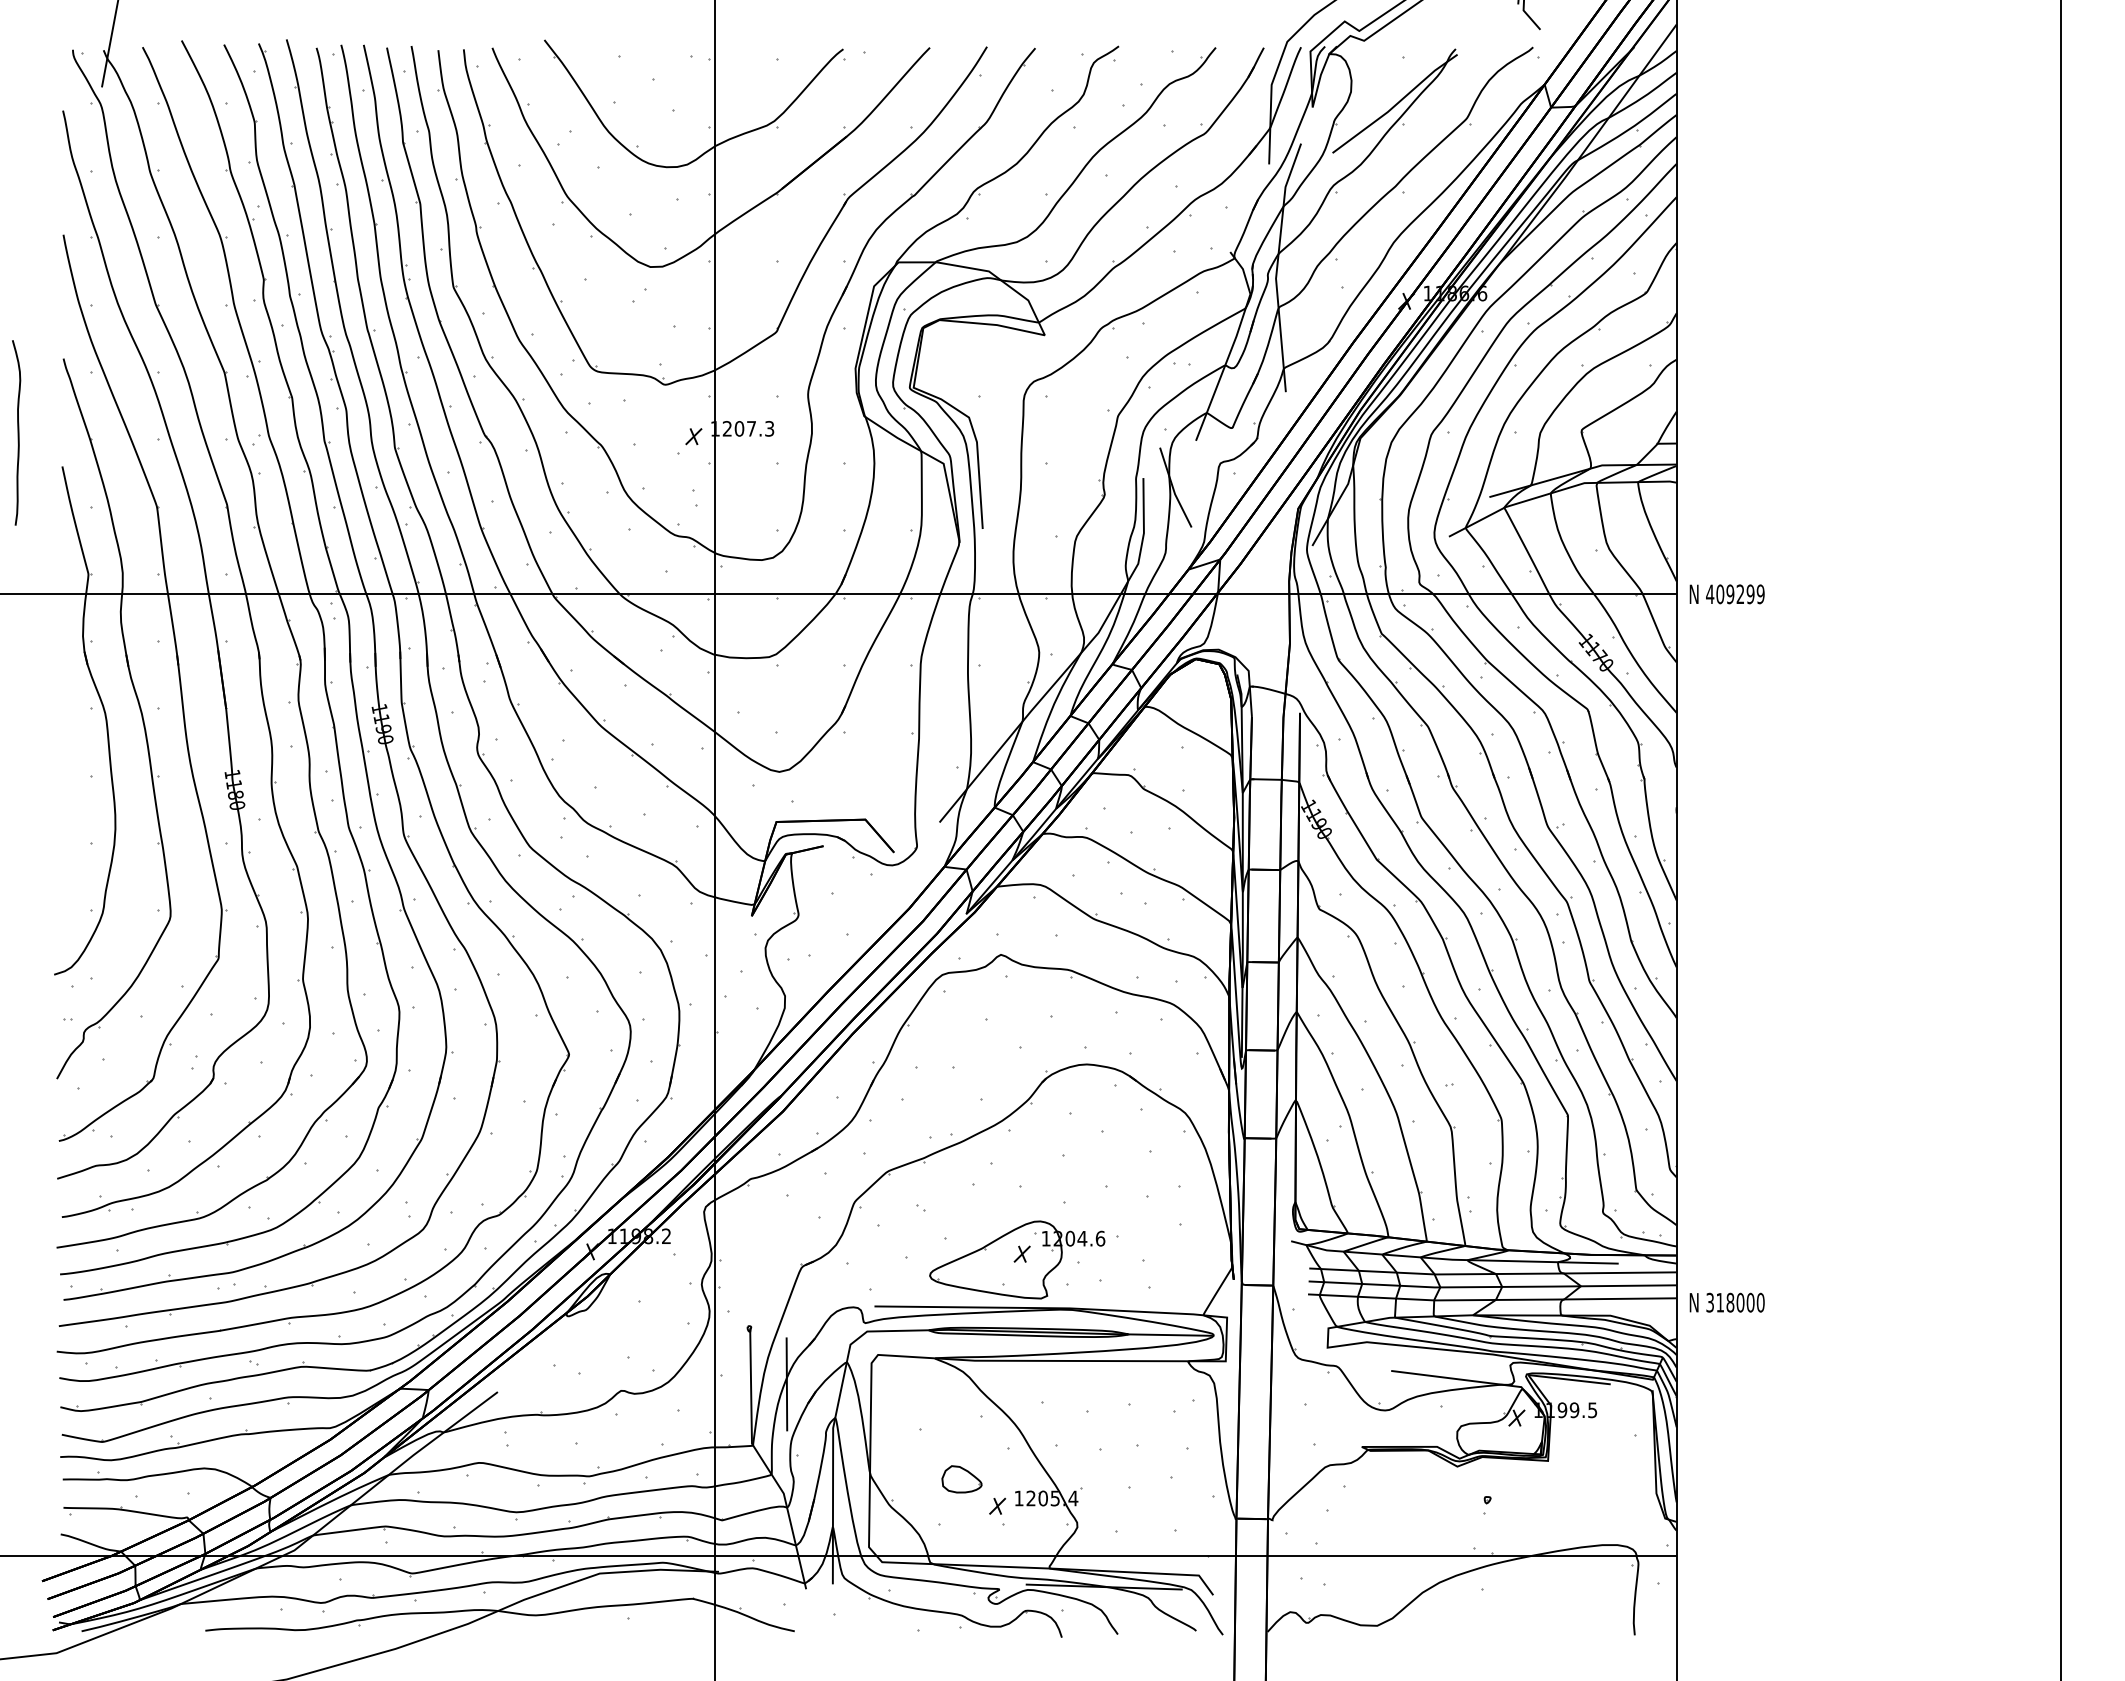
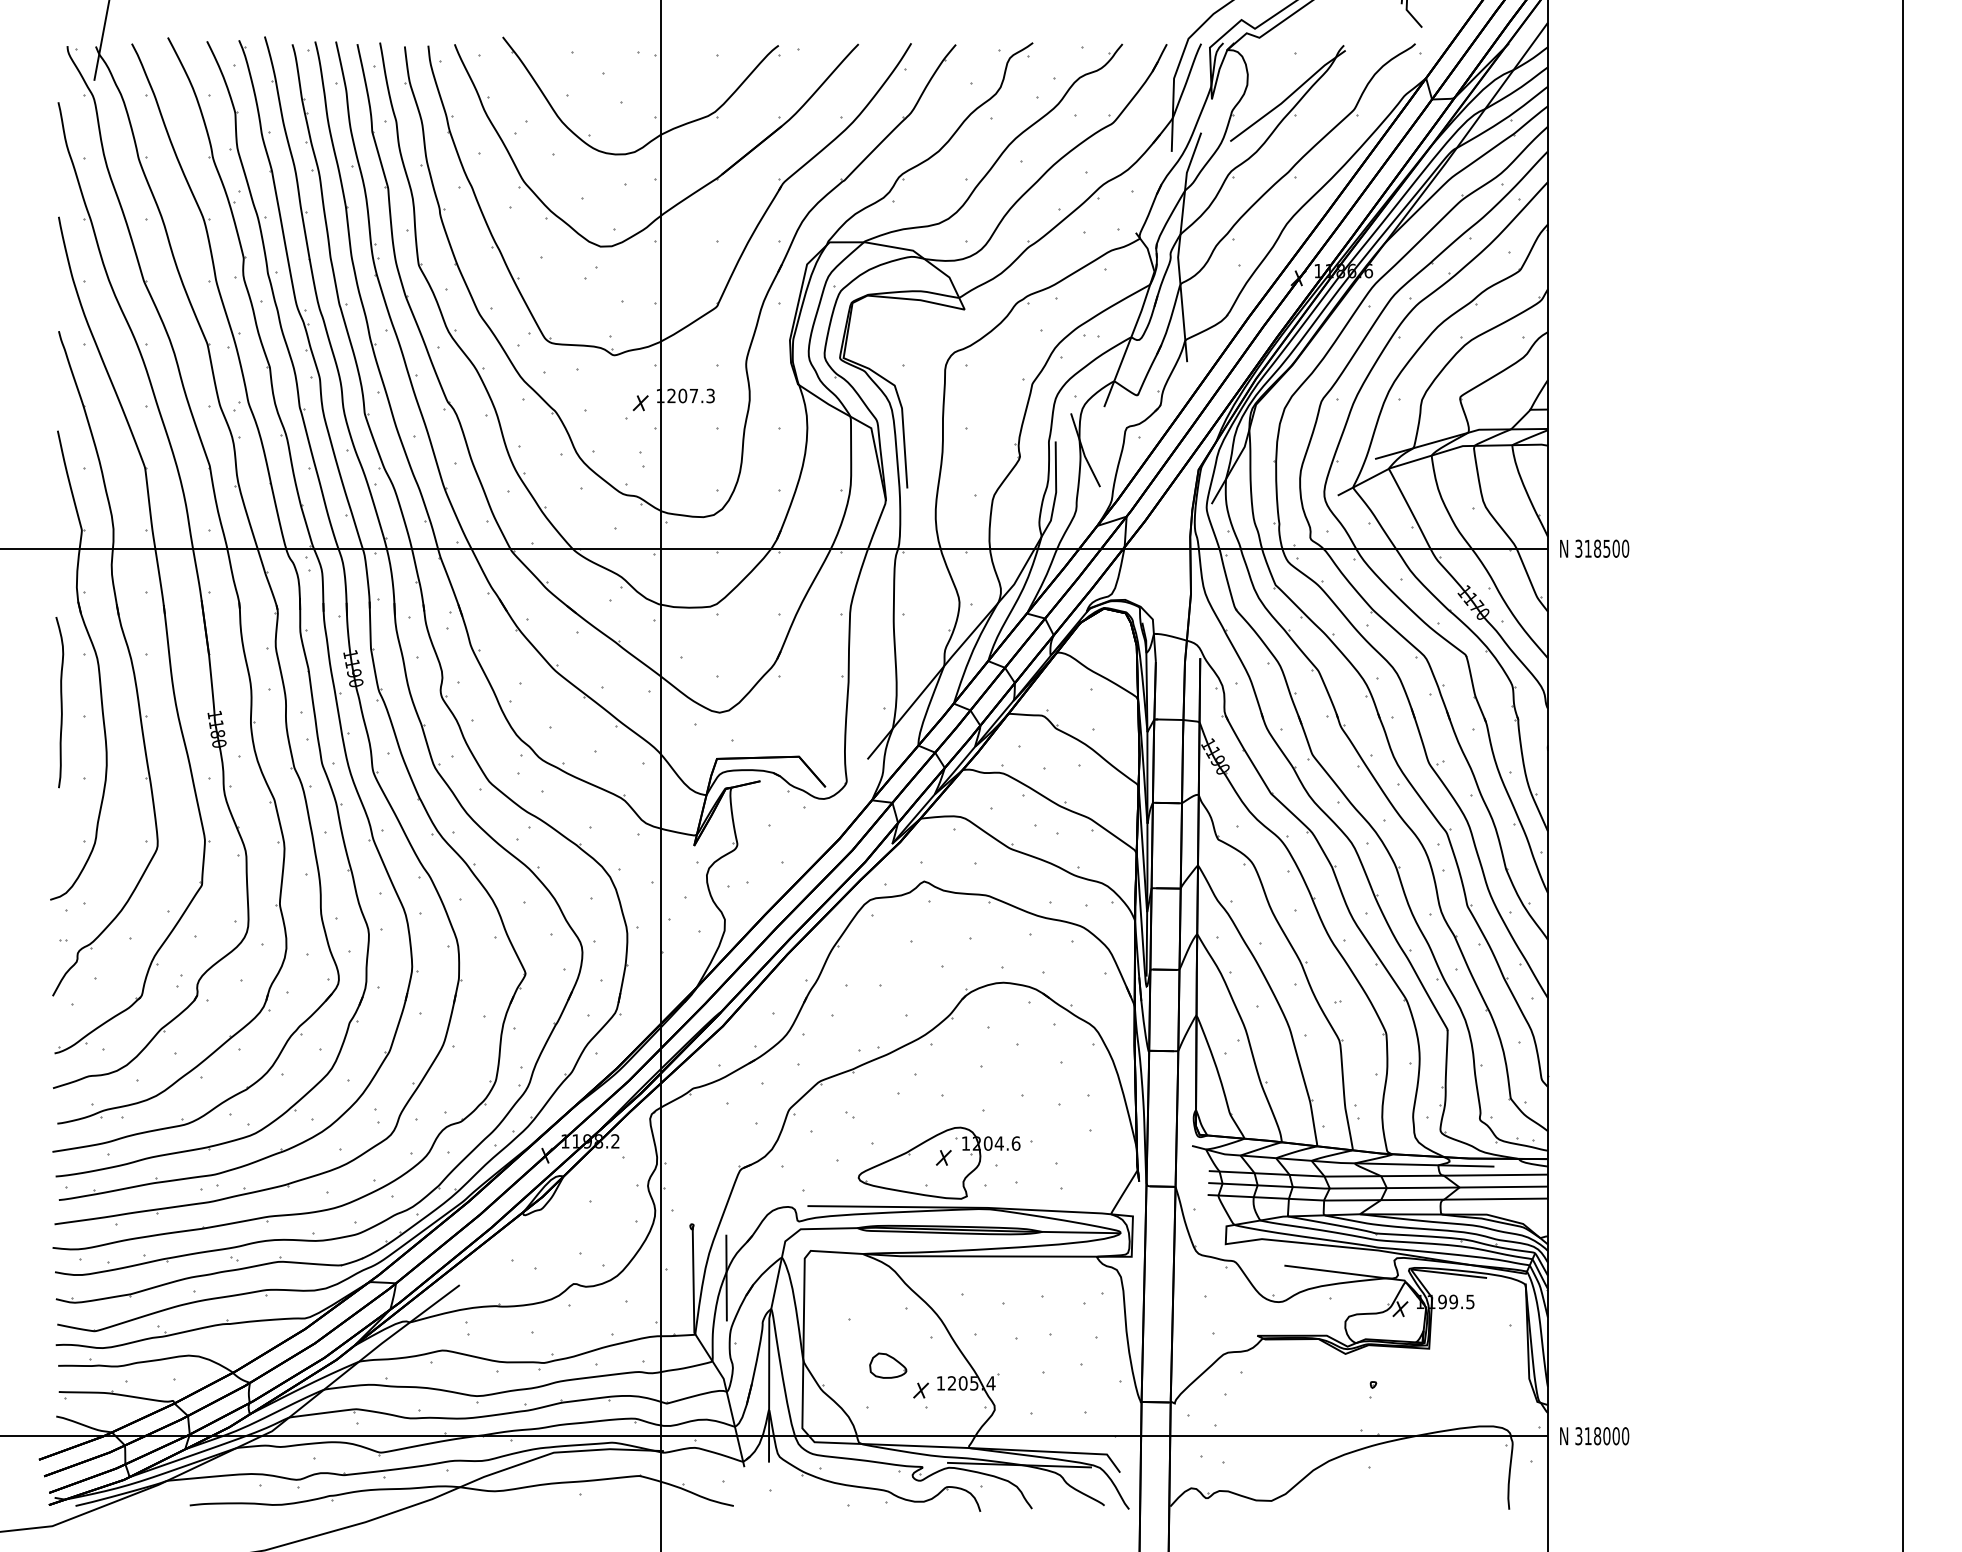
curve: (17, 432) -> (60, 702), moved
text: (1735, 594) -> (1602, 548), 409299 -> 318500
text: (1726, 1302) -> (1593, 1436), moved

